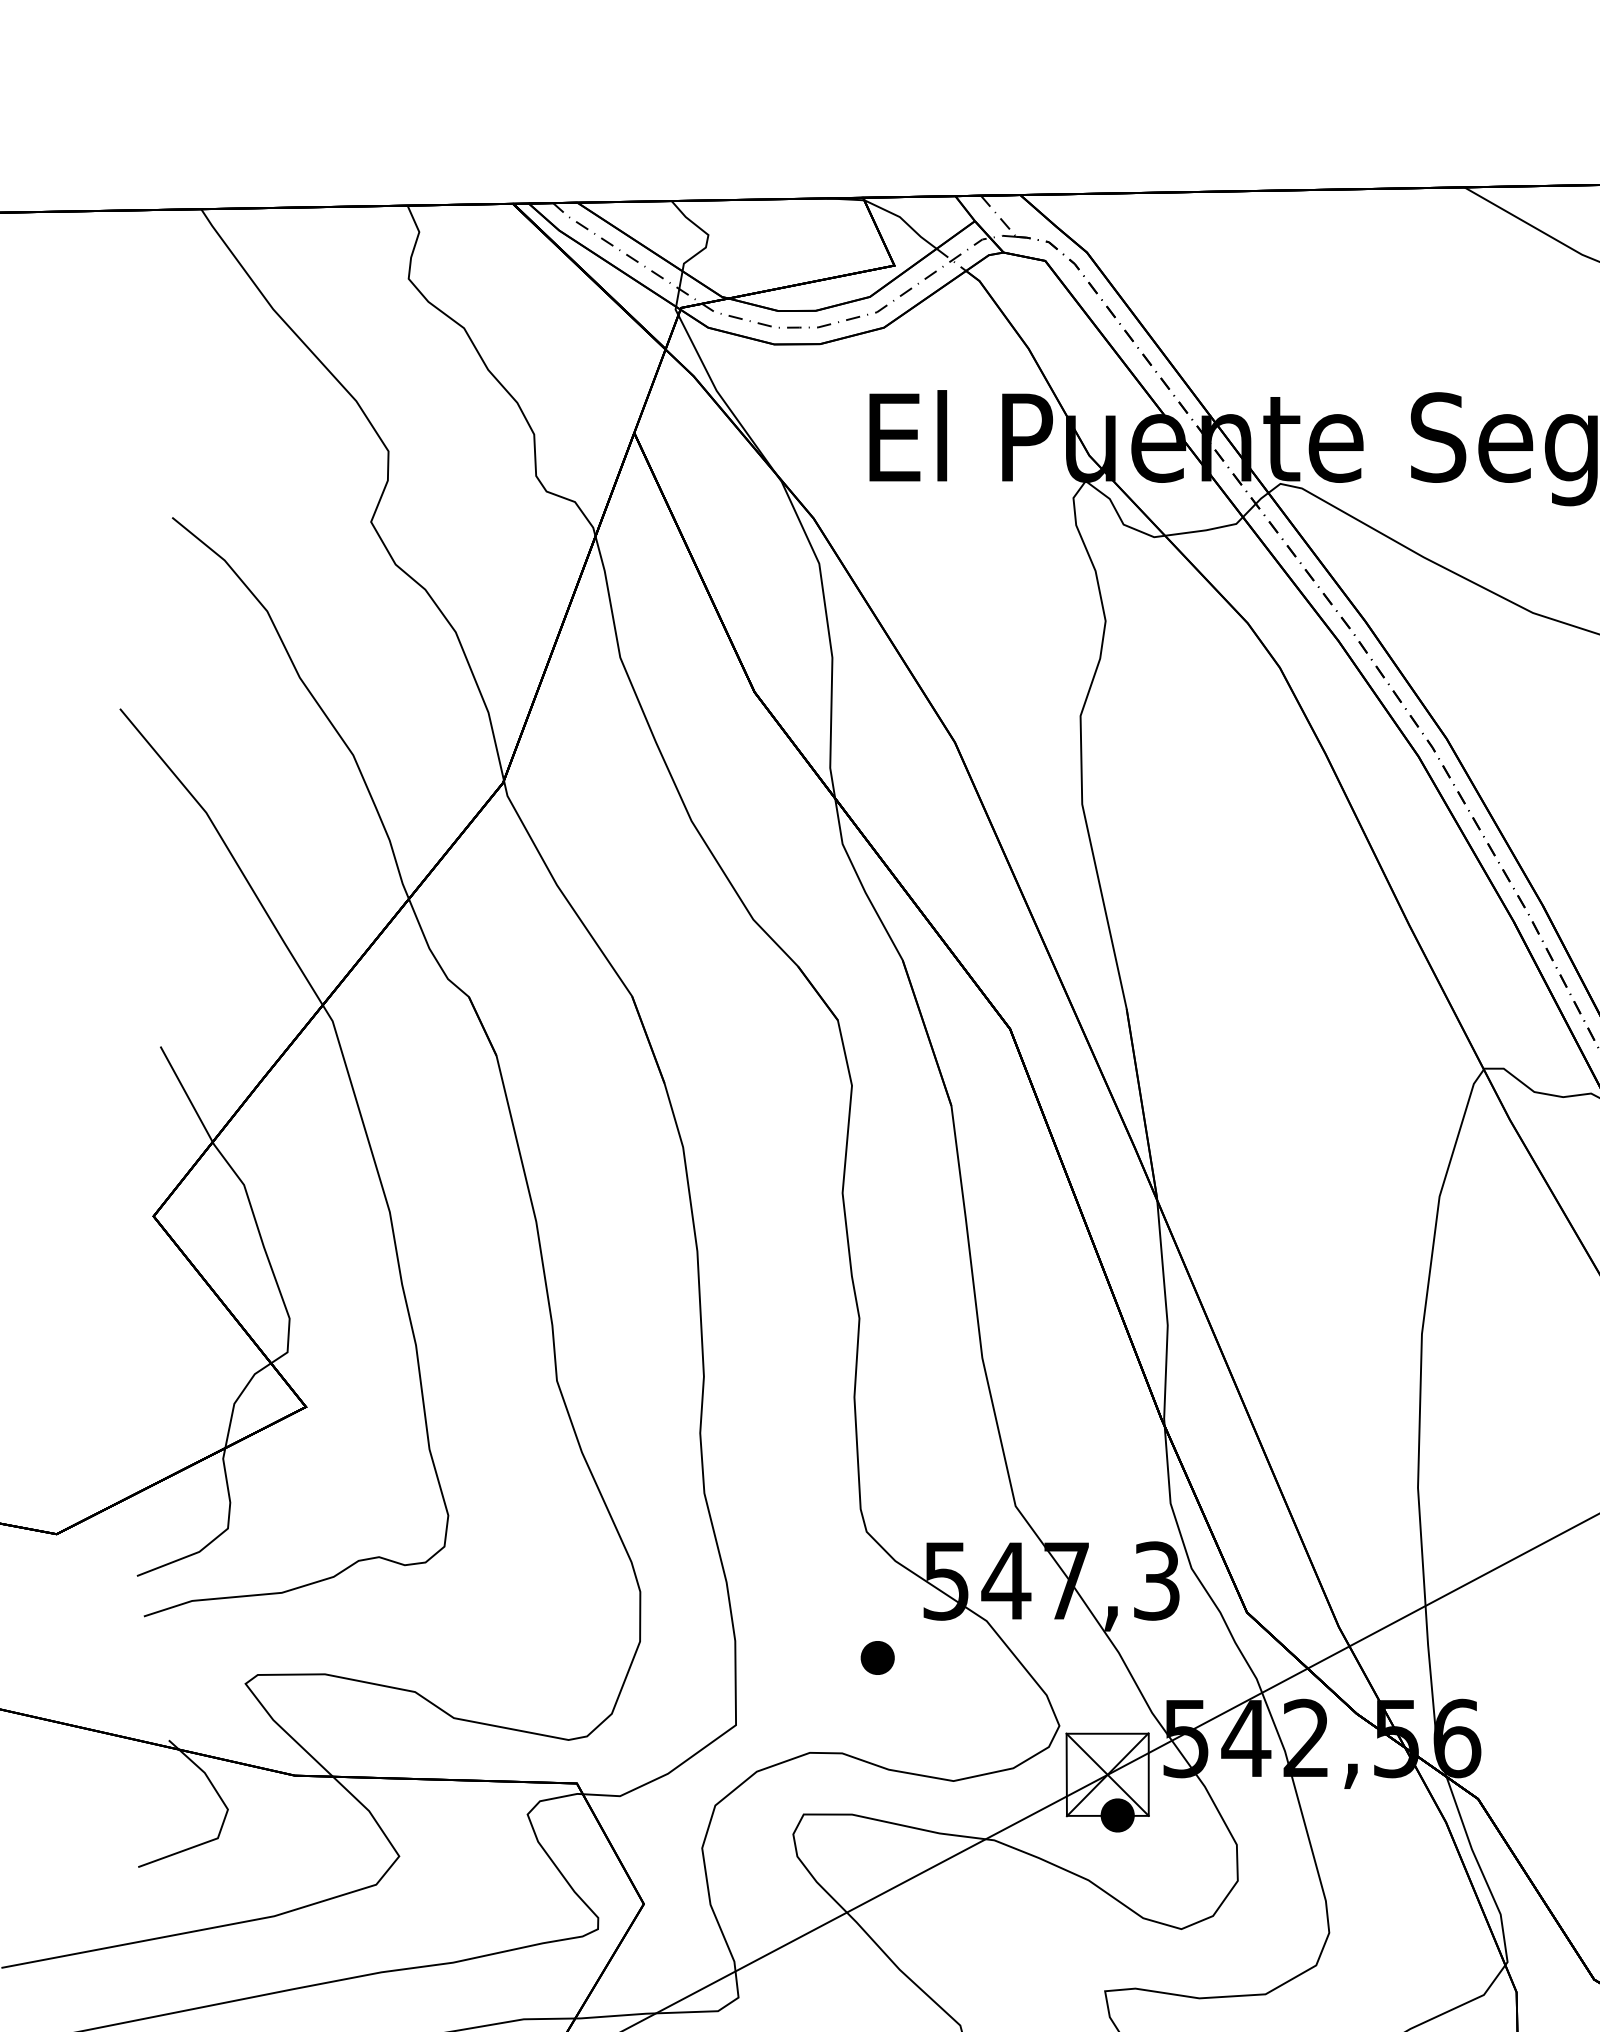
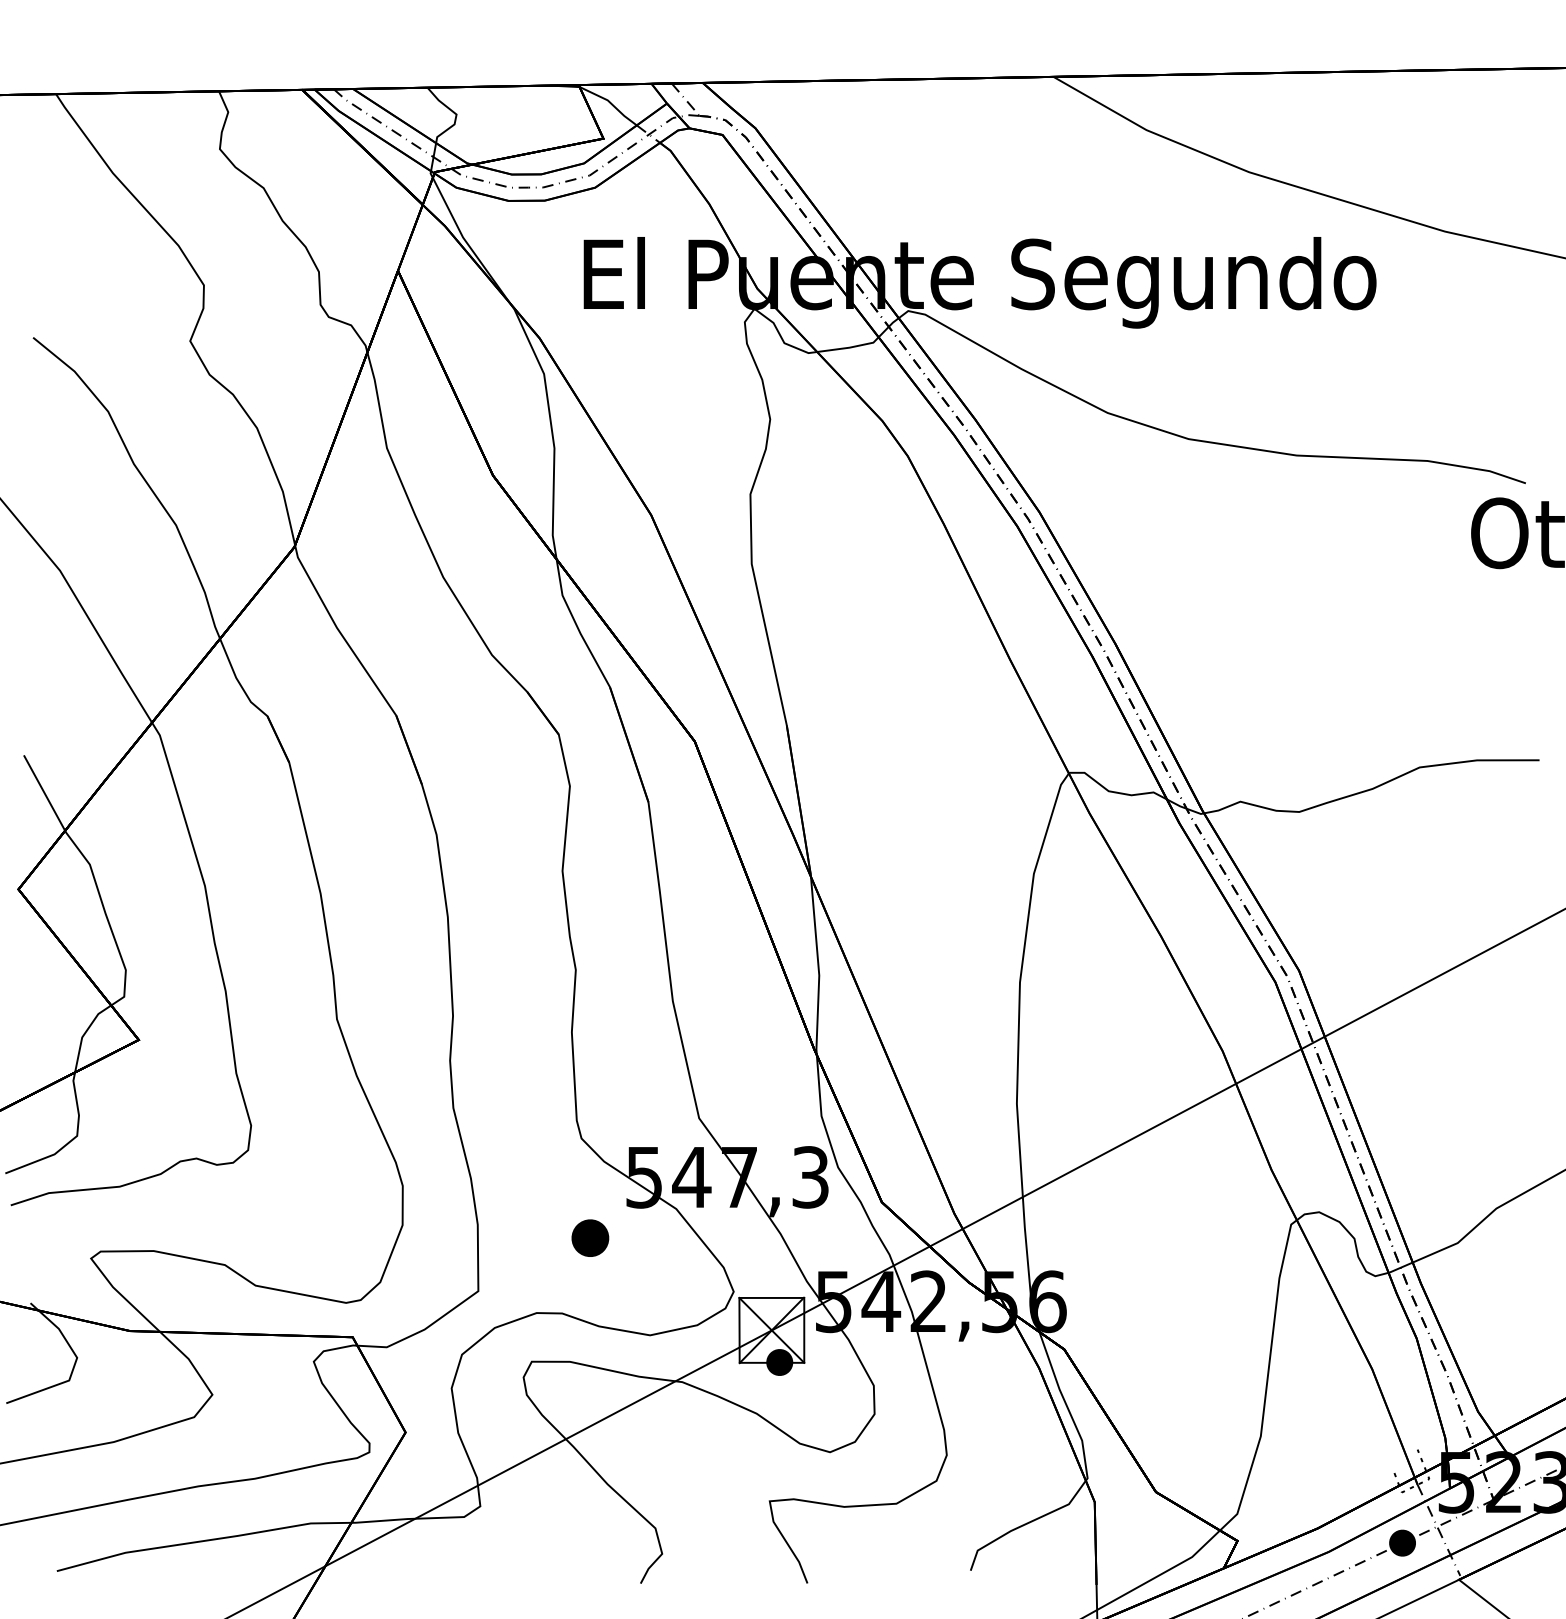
part: (876, 1657) -> (589, 1237), size x1.4

